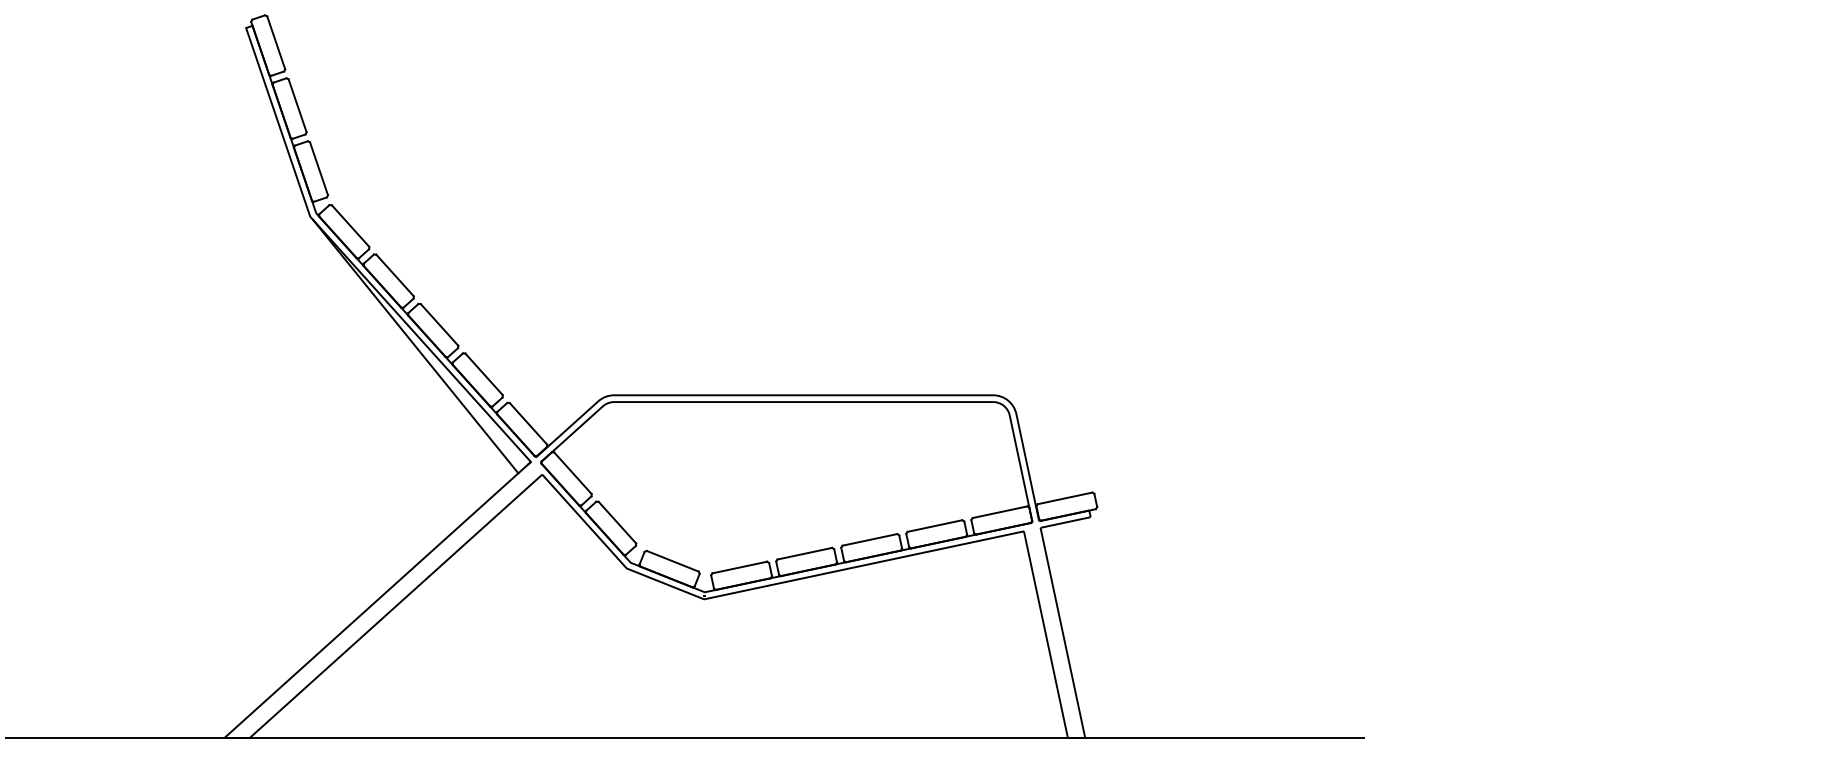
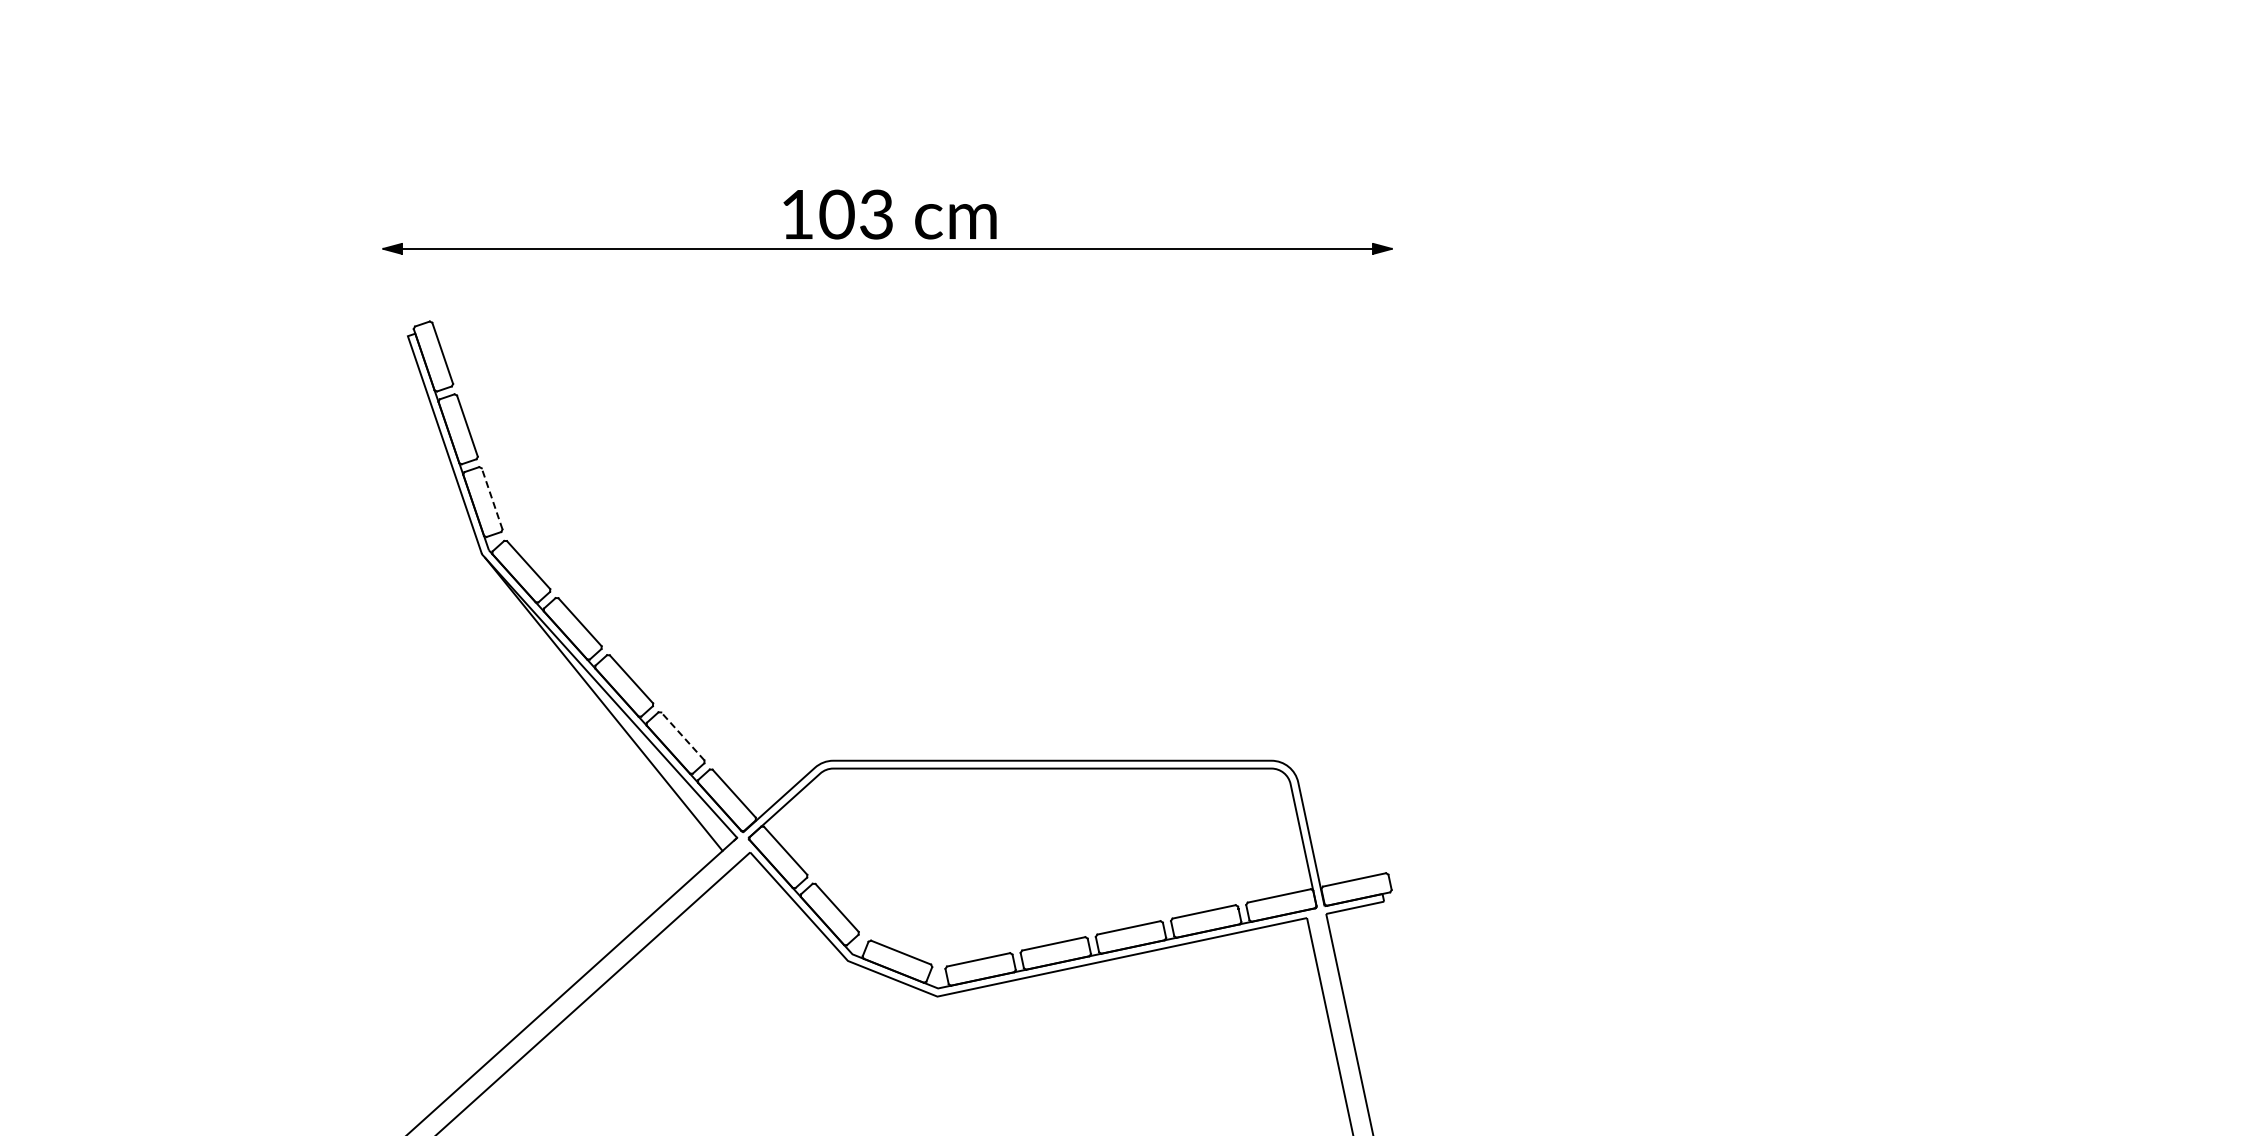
line: (319, 168) -> (492, 498), solid -> dashed
line: (483, 374) -> (682, 736), solid -> dashed

